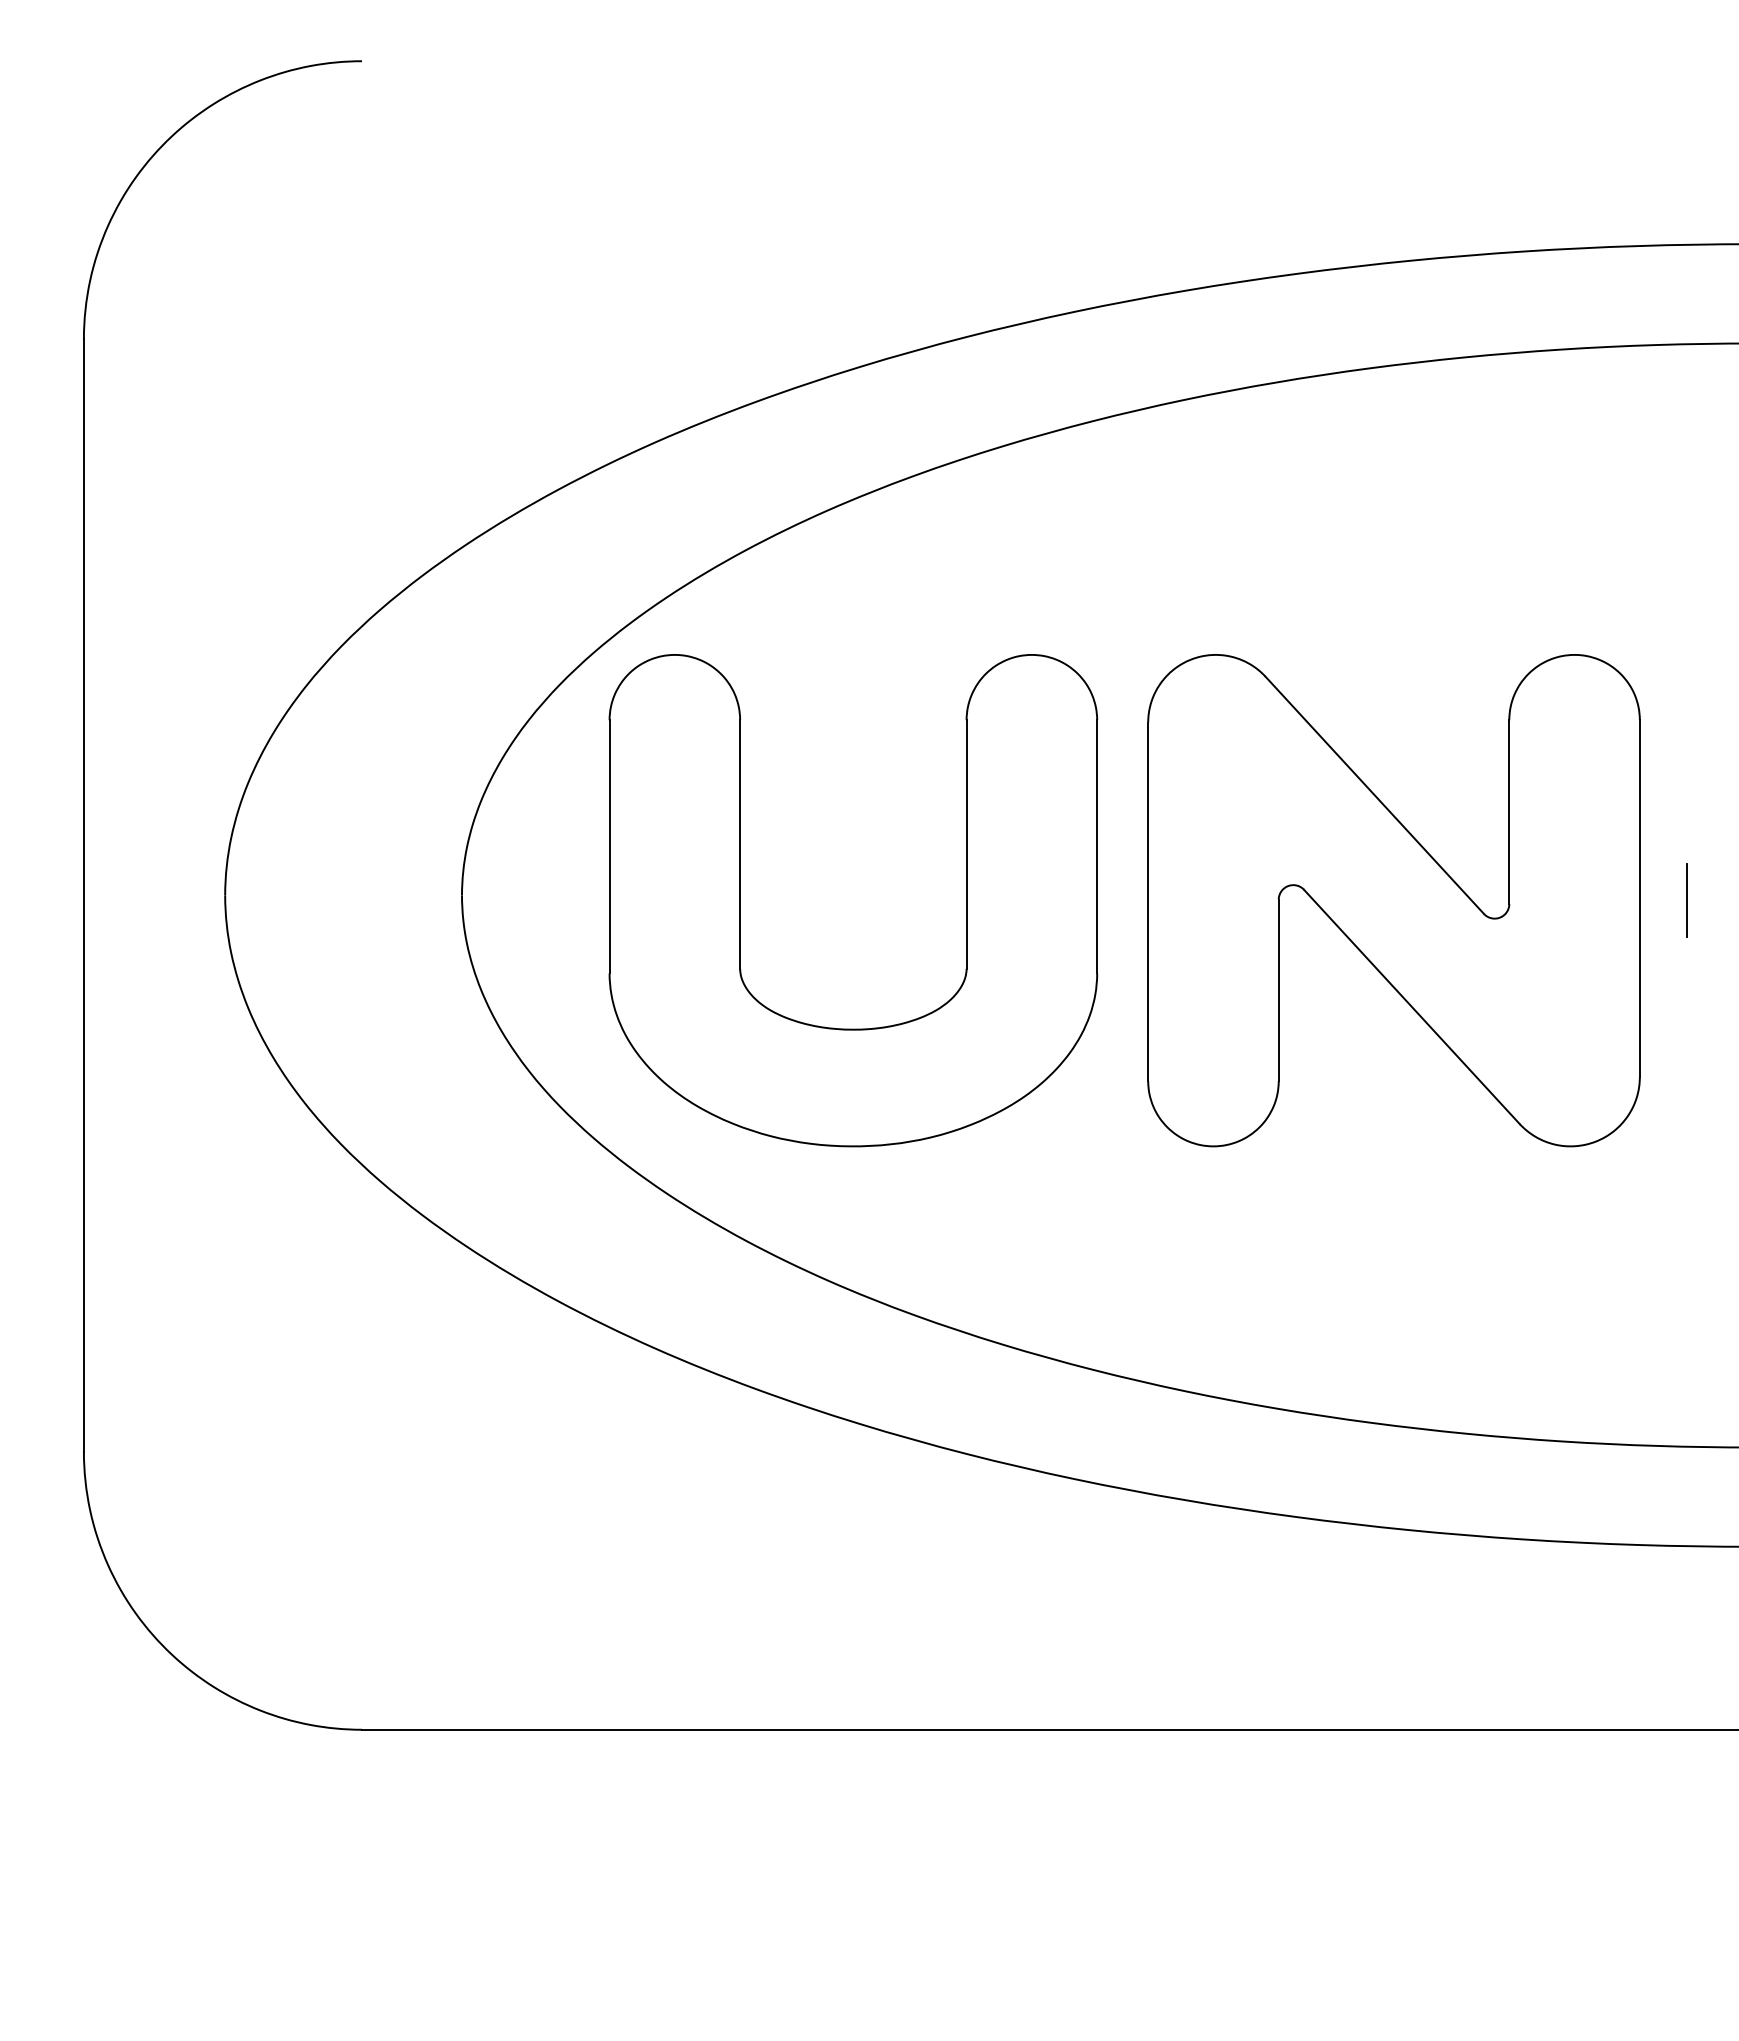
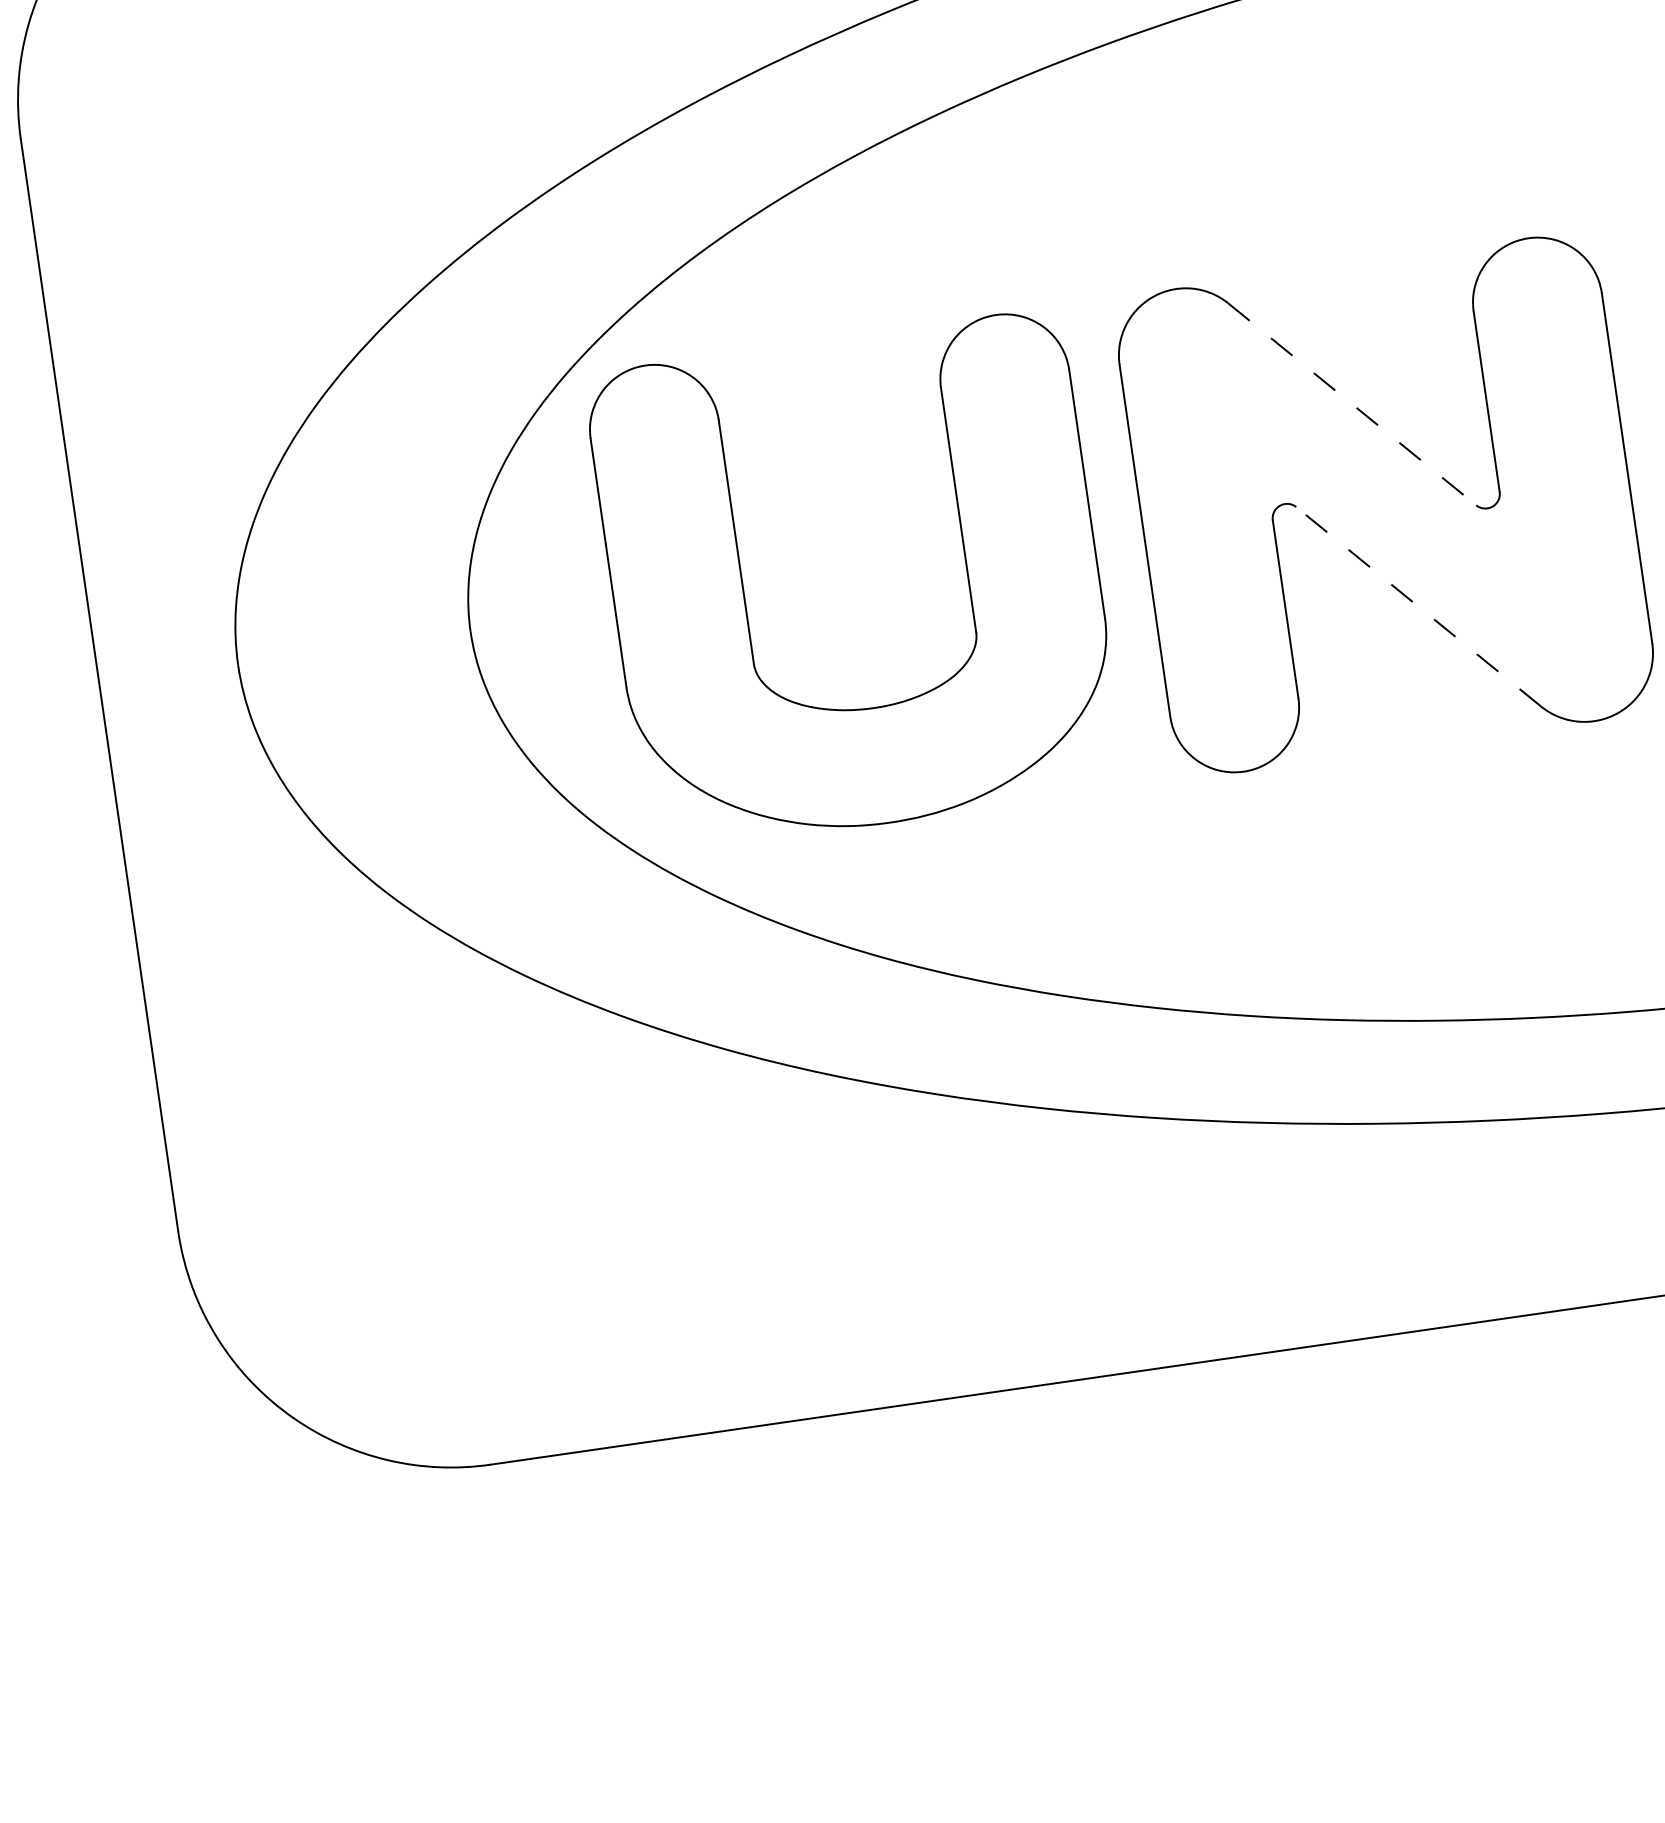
line: (1375, 795) -> (1353, 404), solid -> dashed
line: (1411, 1006) -> (1418, 606), solid -> dashed

